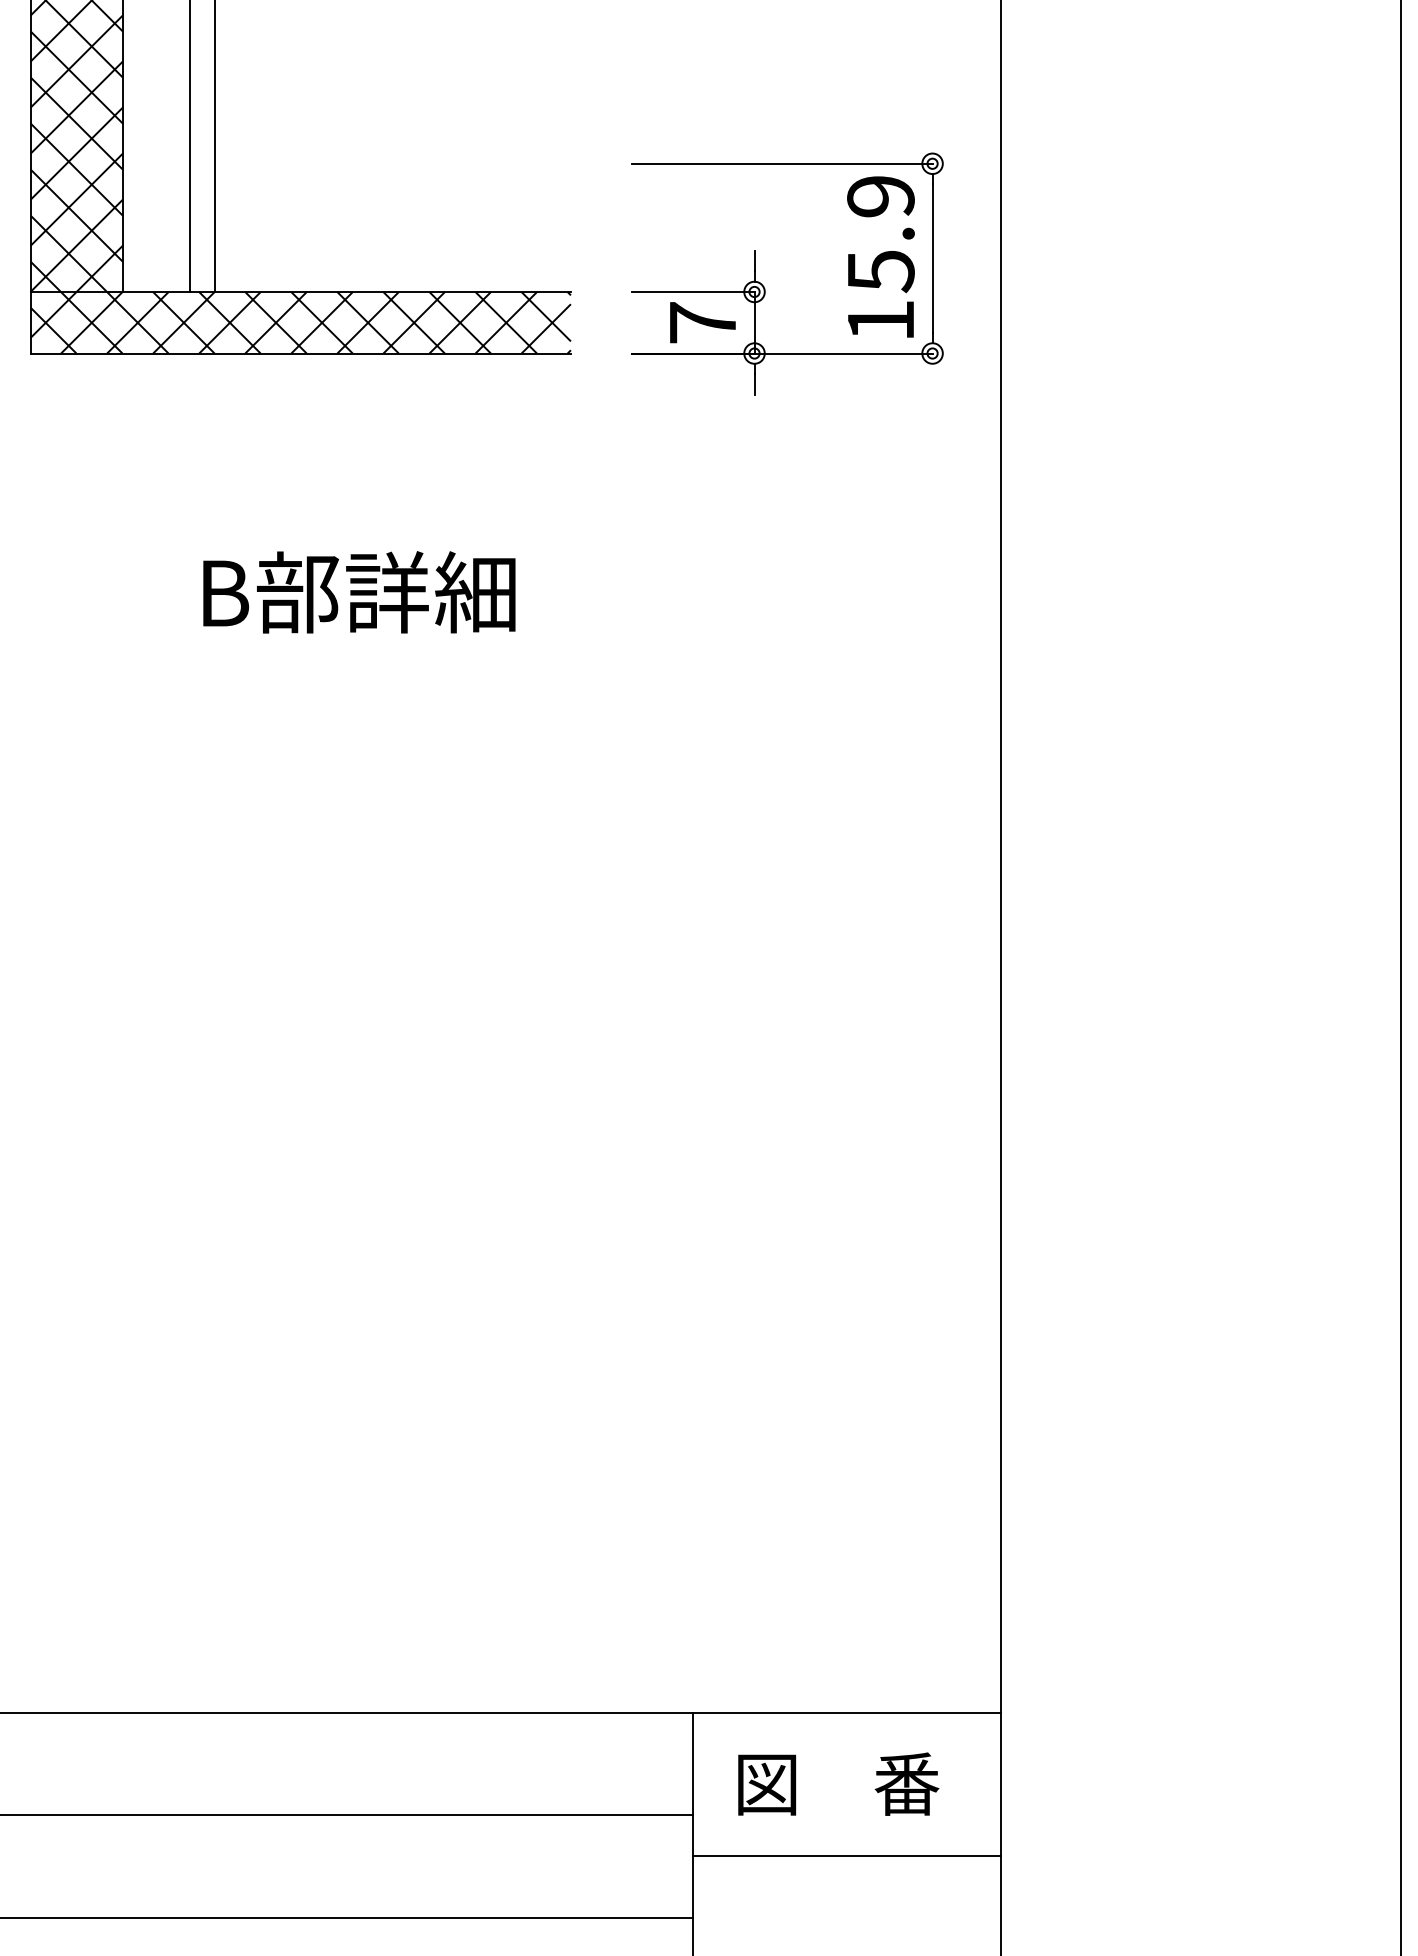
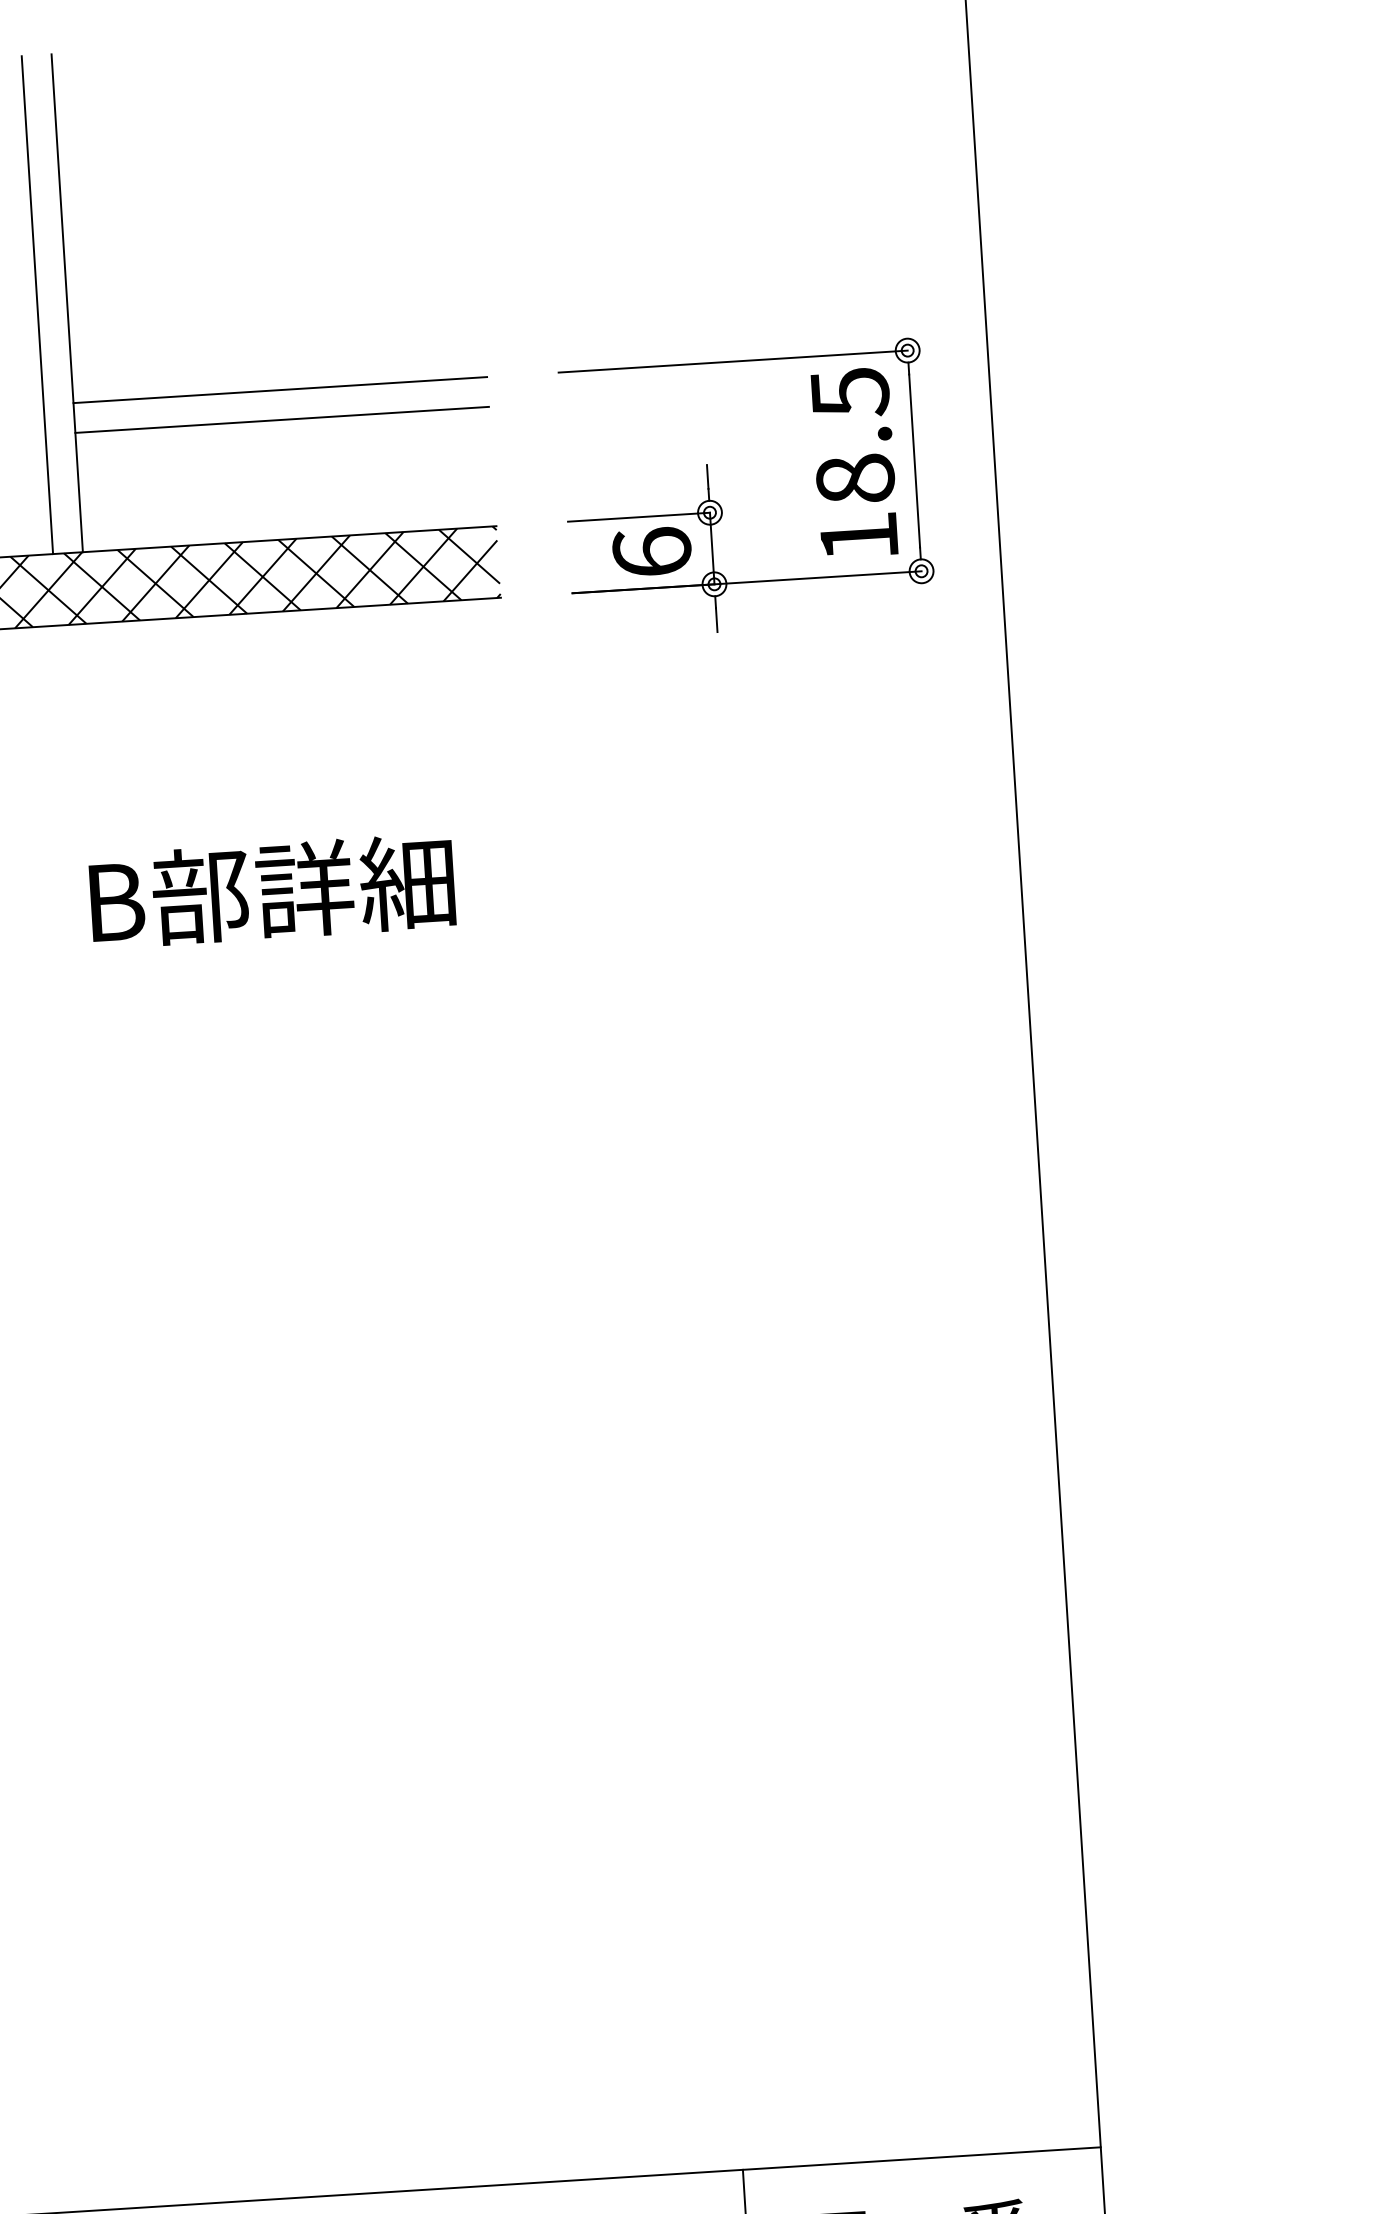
line: (392, 163) -> (279, 389), added
line: (392, 189) -> (281, 420), added
text: (880, 234) -> (852, 436), 15.9 -> 18.5
text: (702, 322) -> (651, 552), 7 -> 6

